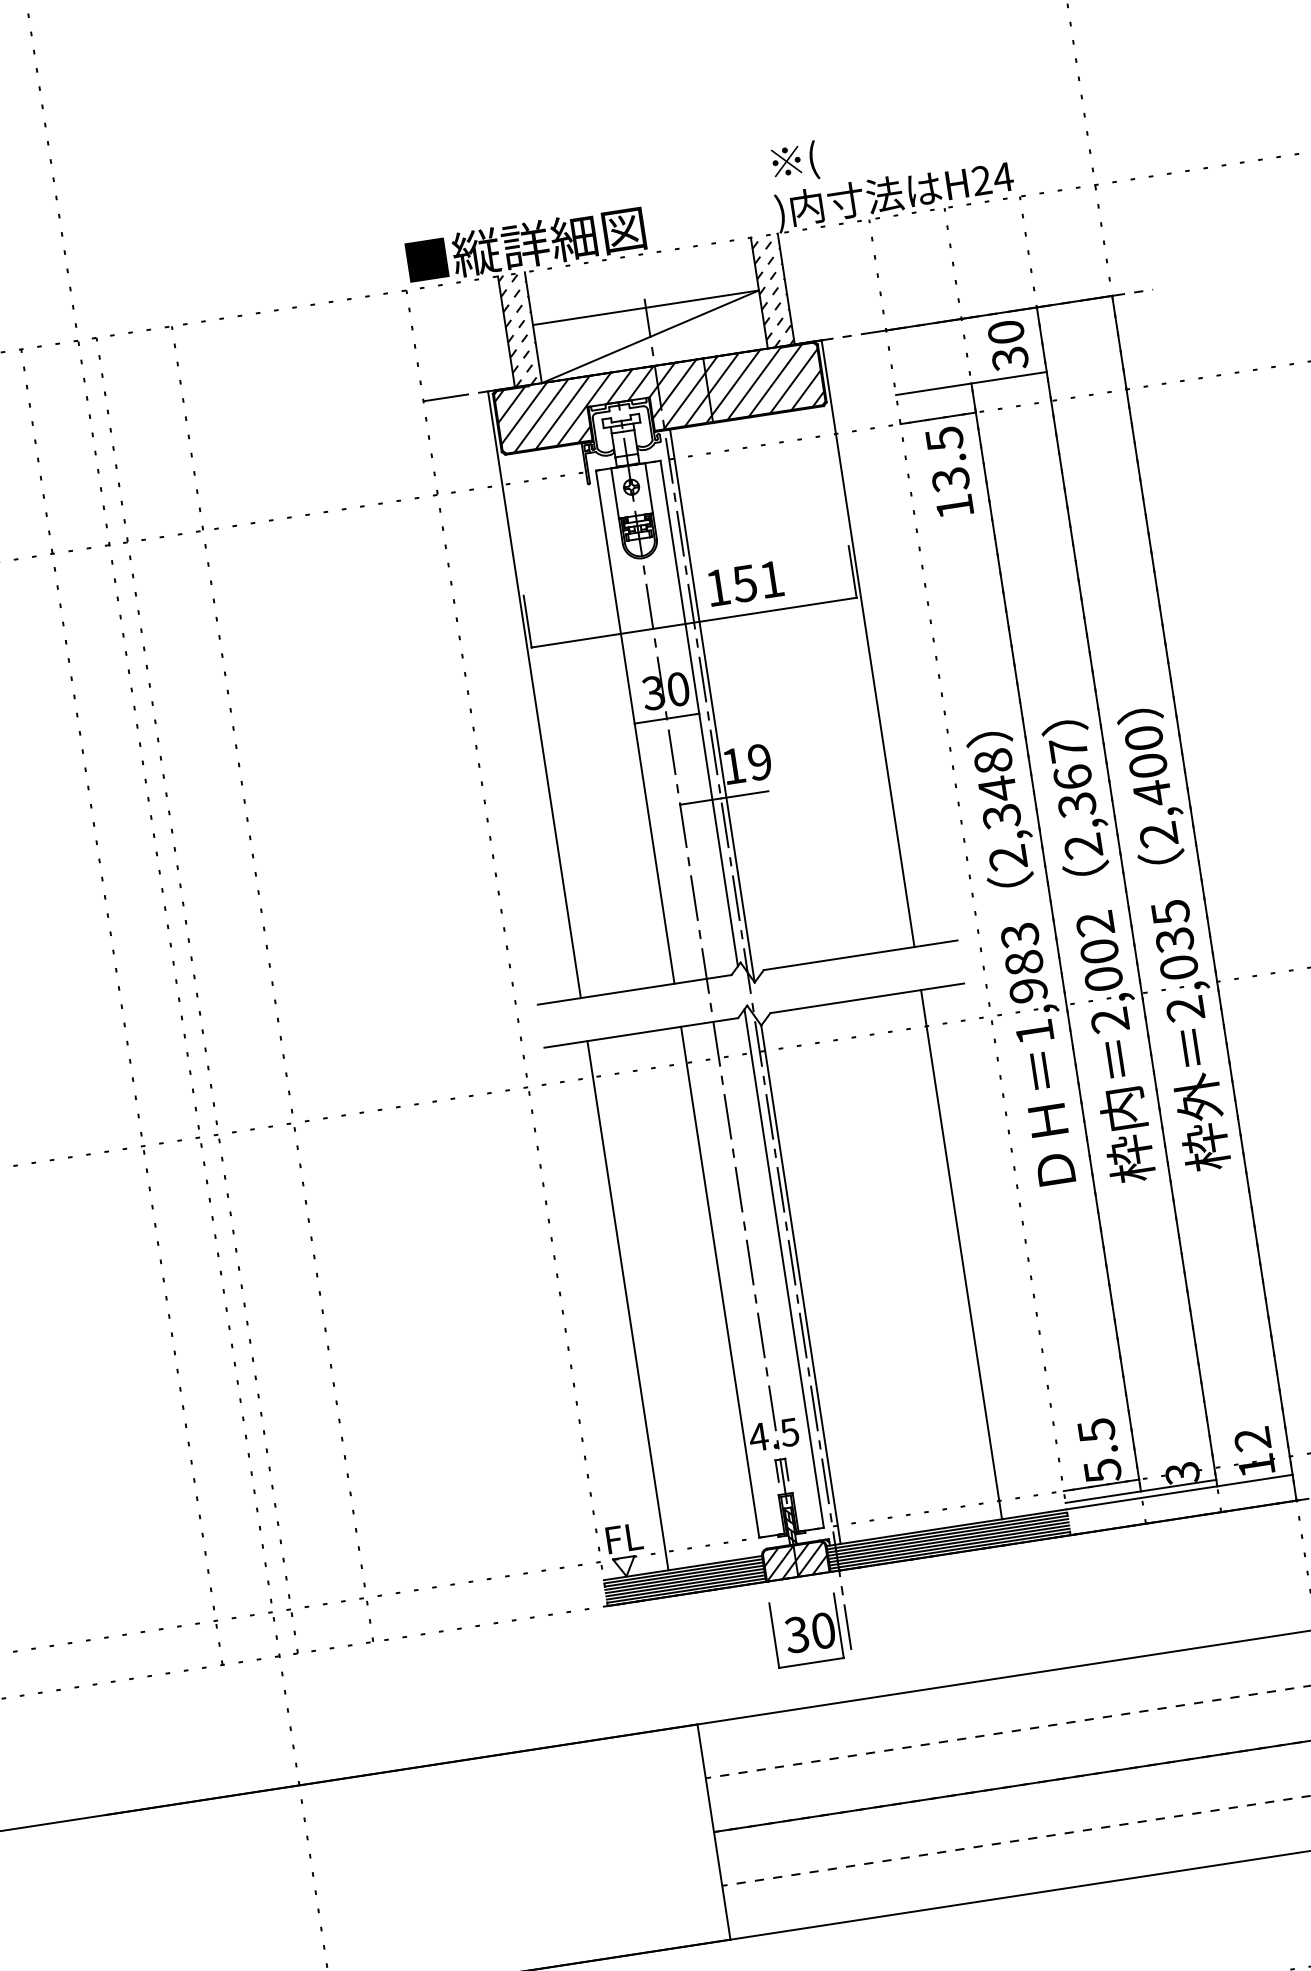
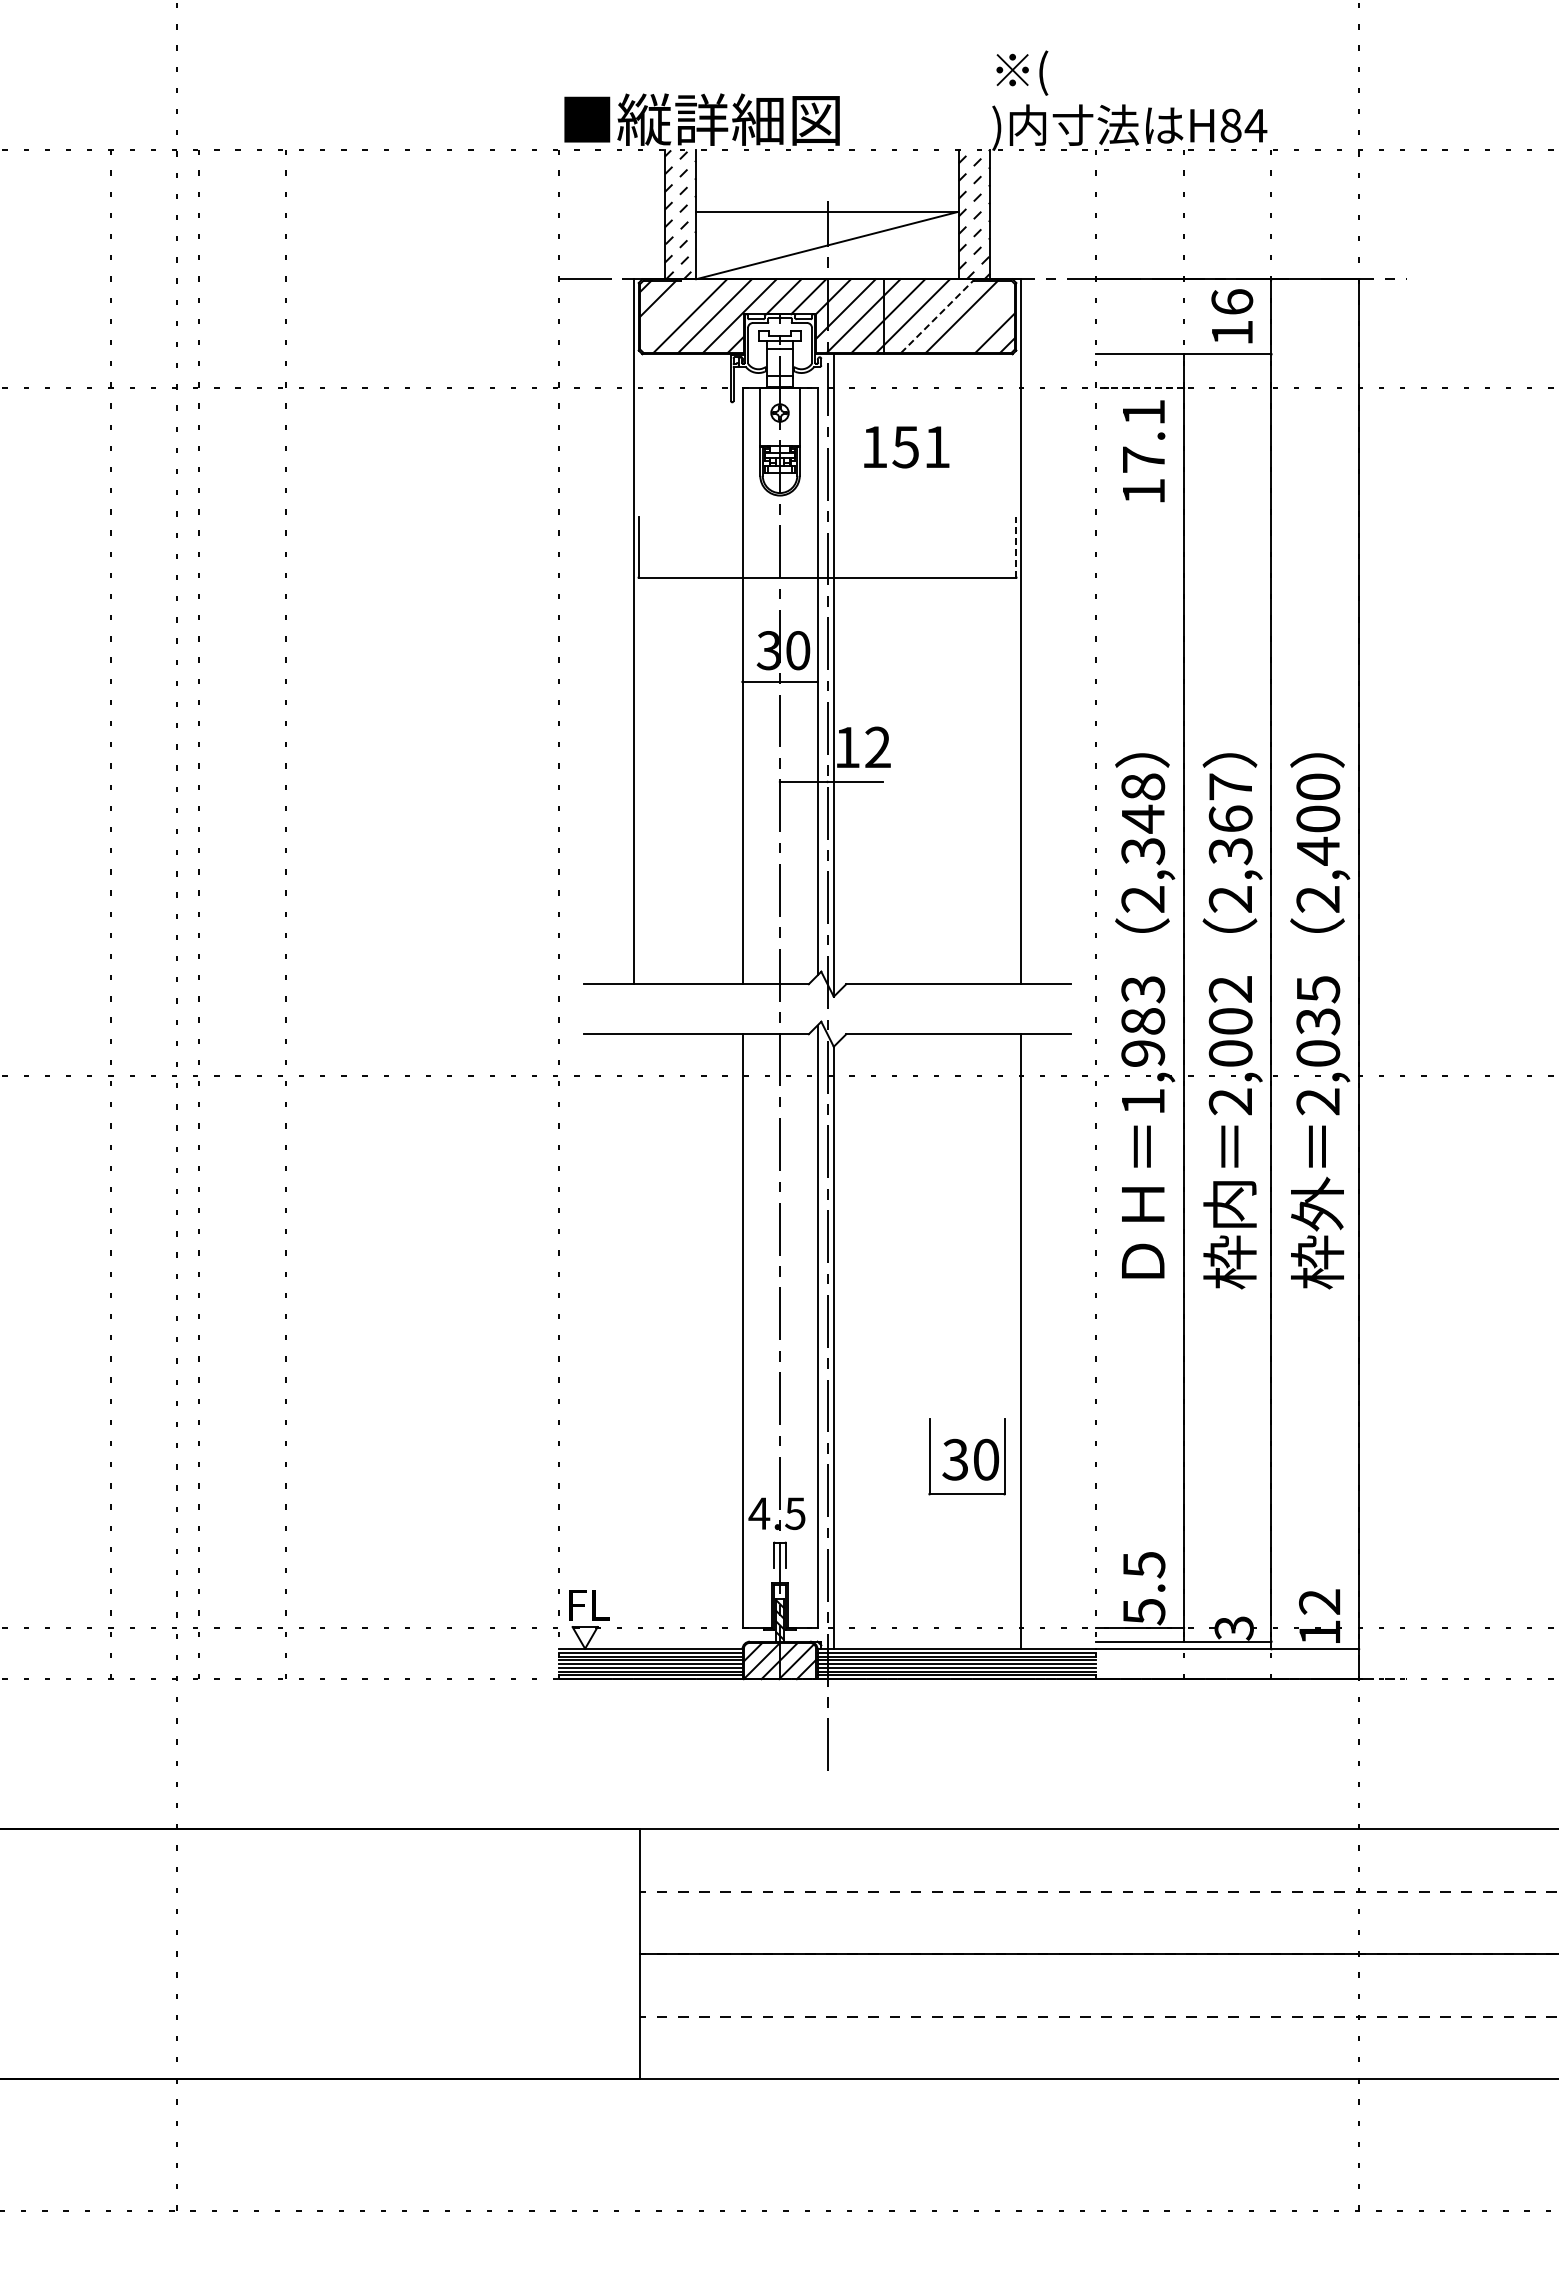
text: (981, 180) -> (1230, 125), H24 -> H84
text: (1008, 345) -> (1232, 317), 30 -> 16
line: (793, 380) -> (982, 320), removed
line: (754, 383) -> (937, 316), solid -> dashed
line: (523, 413) -> (670, 310), removed
line: (938, 418) -> (1140, 388), solid -> dashed
text: (947, 459) -> (1143, 436), 13.5 -> 17.1
line: (852, 571) -> (1016, 547), solid -> dashed
text: (745, 583) -> (906, 447), moved
text: (759, 762) -> (877, 747), 19 -> 12
line: (627, 1305) -> (633, 1341), removed
part: (806, 1630) -> (966, 1456), moved

